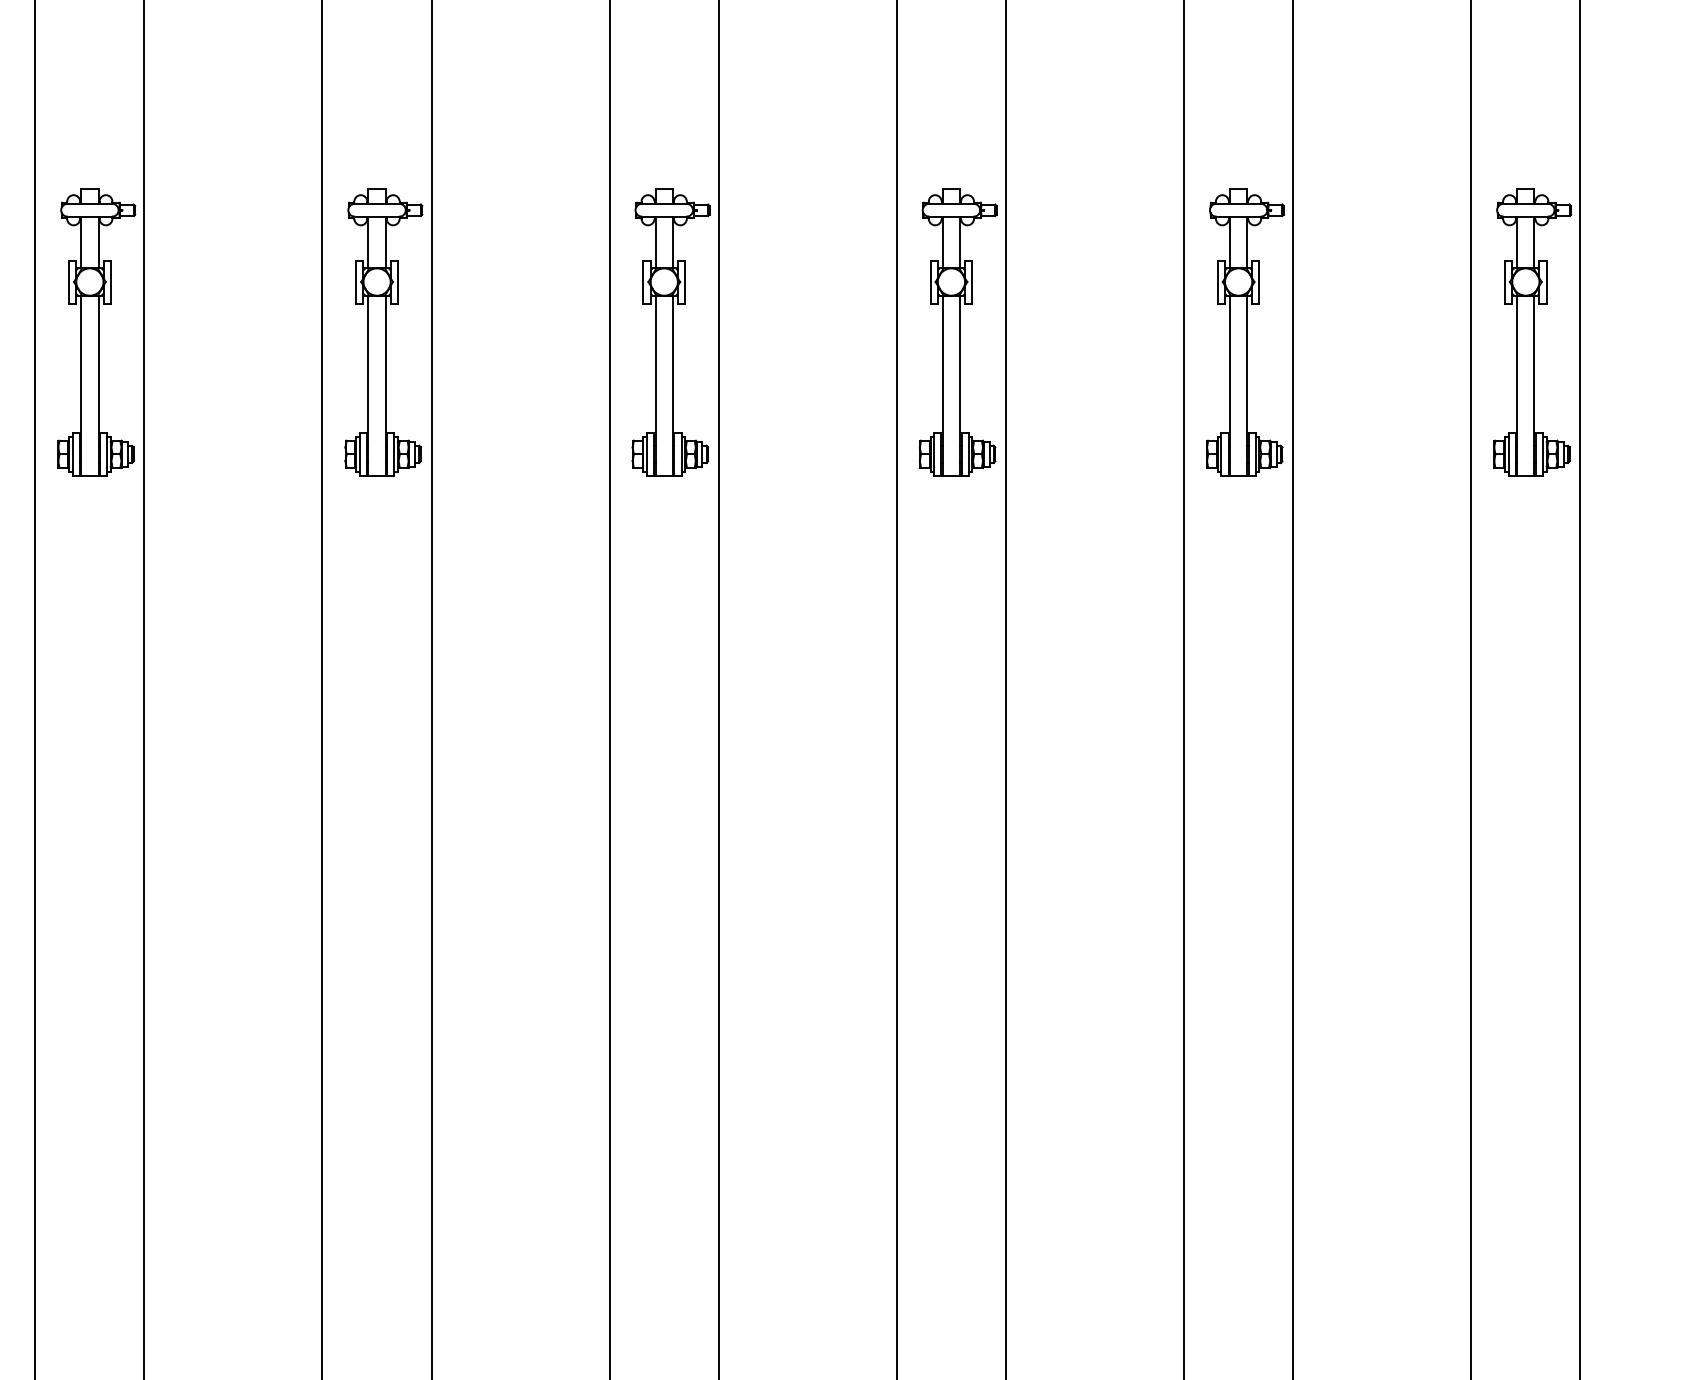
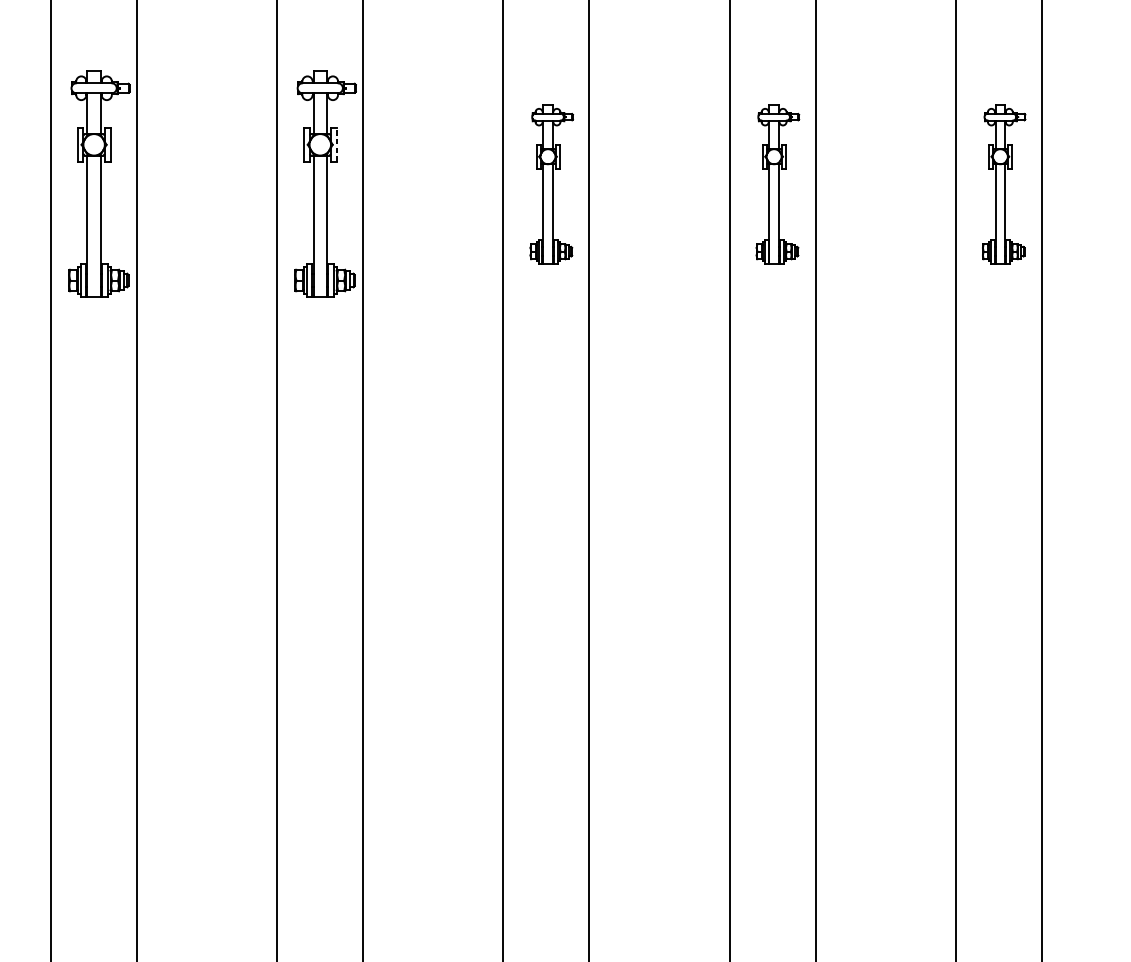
line: (397, 282) -> (336, 145), solid -> dashed
part: (670, 332) -> (551, 184), size x0.7
part: (957, 332) -> (777, 184), size x0.7
part: (1245, 332) -> (1004, 184), size x0.7

